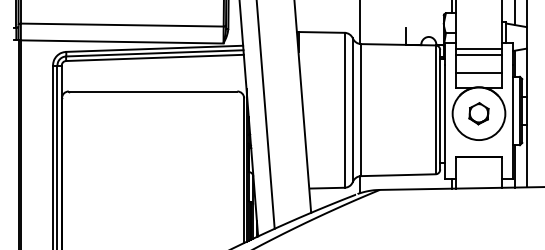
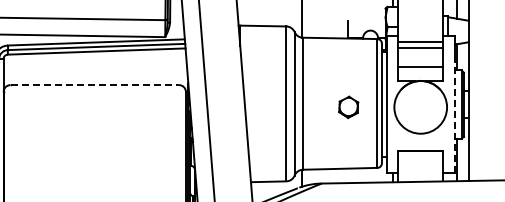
line: (153, 91) -> (95, 85), solid -> dashed
part: (478, 113) -> (348, 107), moved
line: (513, 121) -> (455, 115), solid -> dashed

